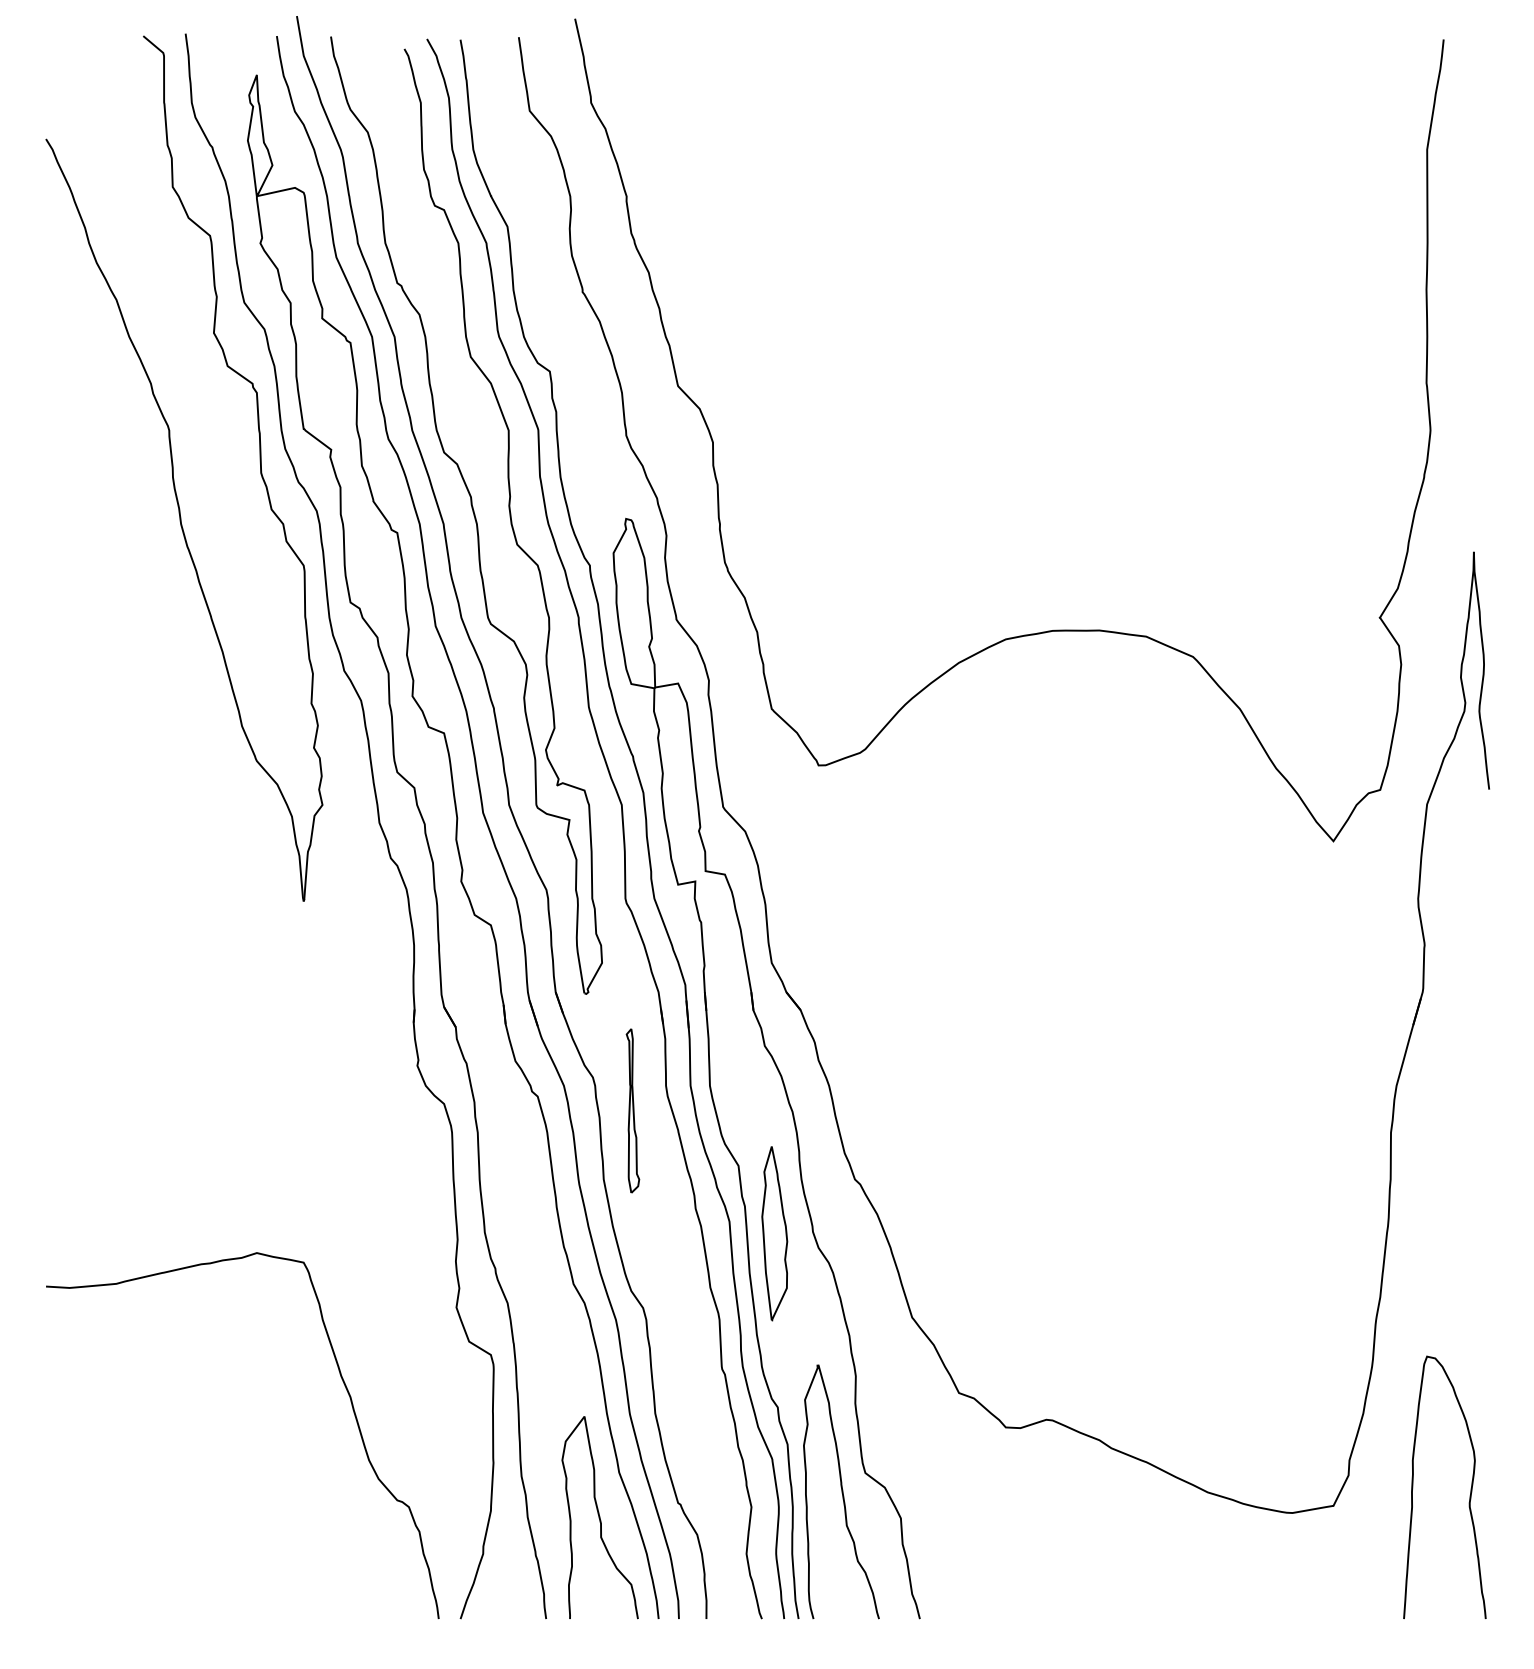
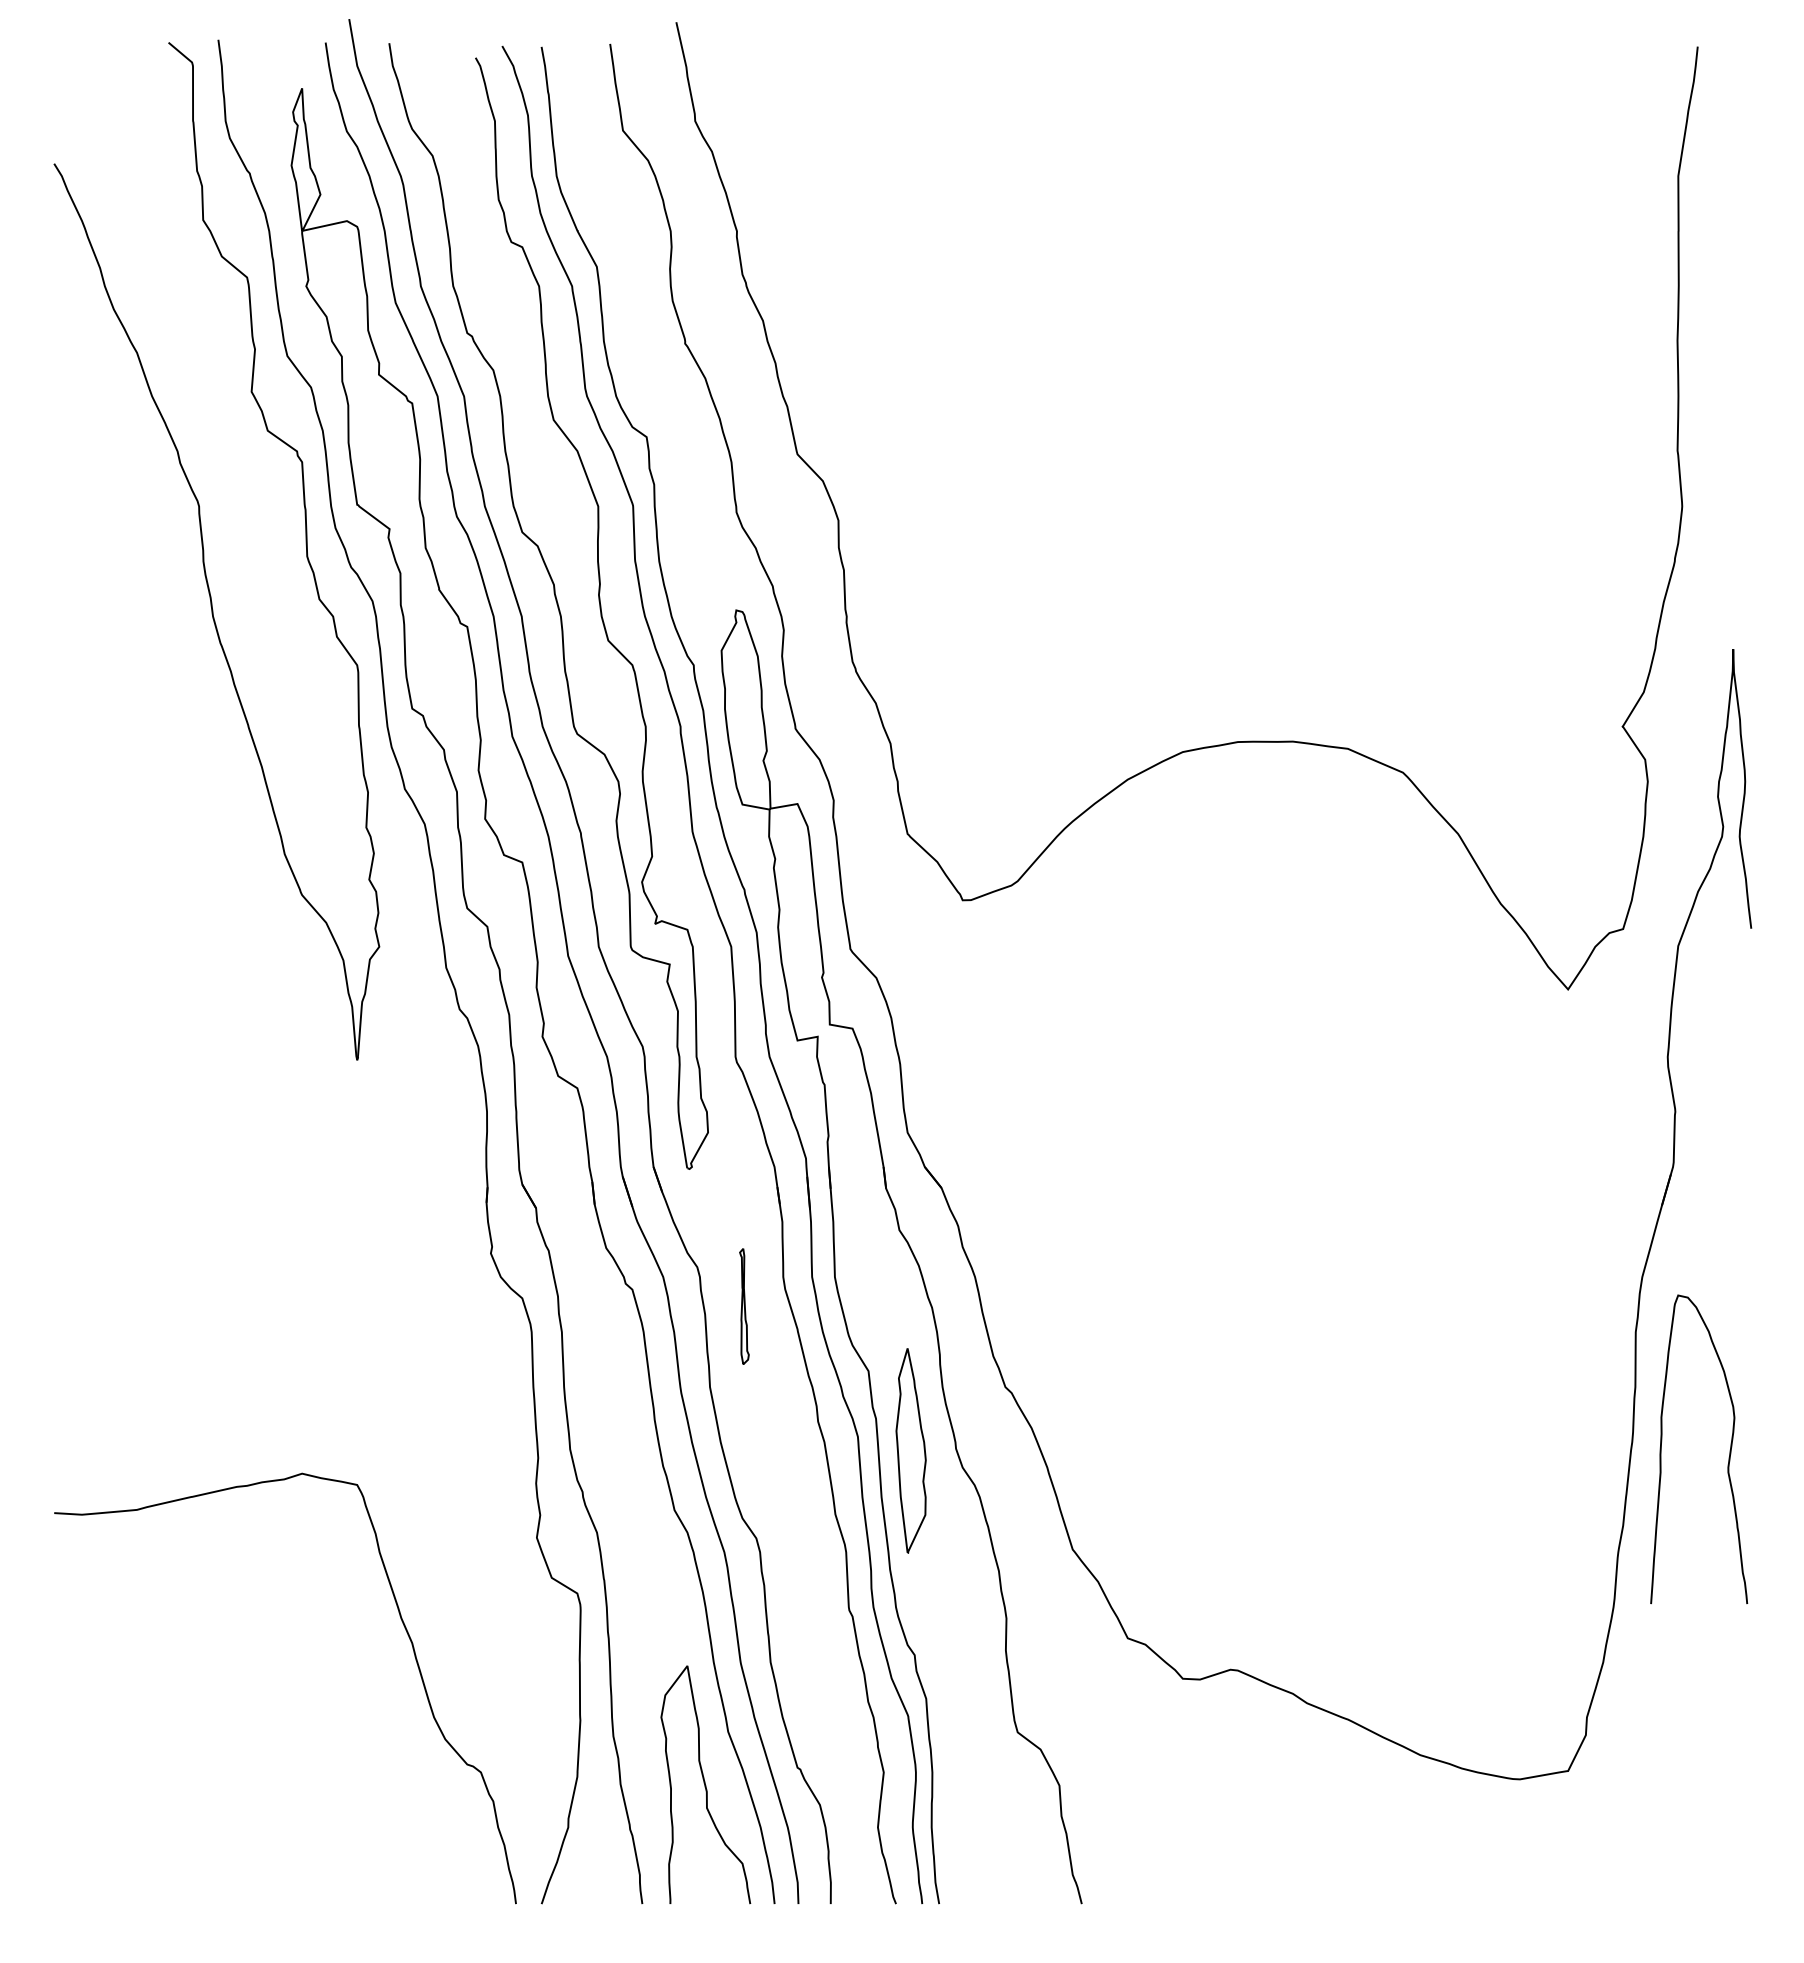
part: (633, 1110) -> (744, 1306), size x0.6
curve: (1470, 1488) -> (1729, 1450), moved
curve: (841, 1491) -> (989, 1754), removed

